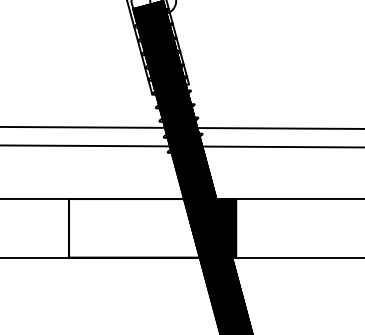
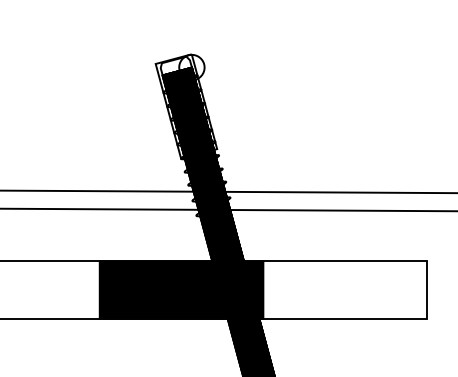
fill: (134, 227) -> (163, 289), added

